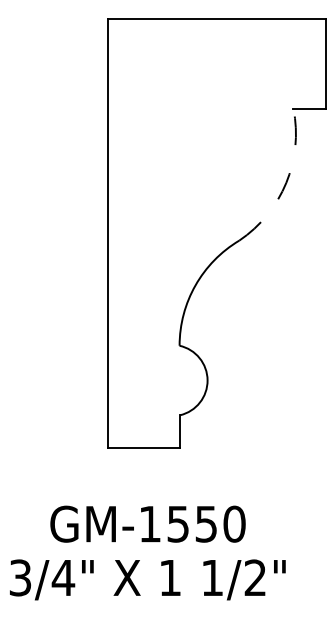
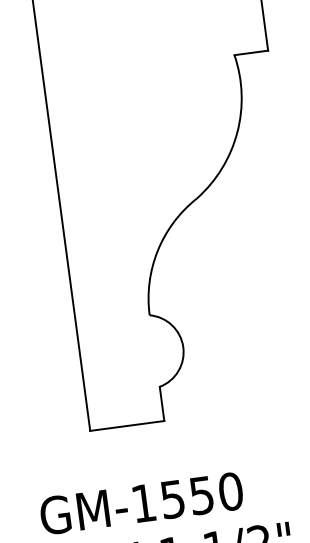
arc: (286, 182) -> (237, 132), dashed -> solid

